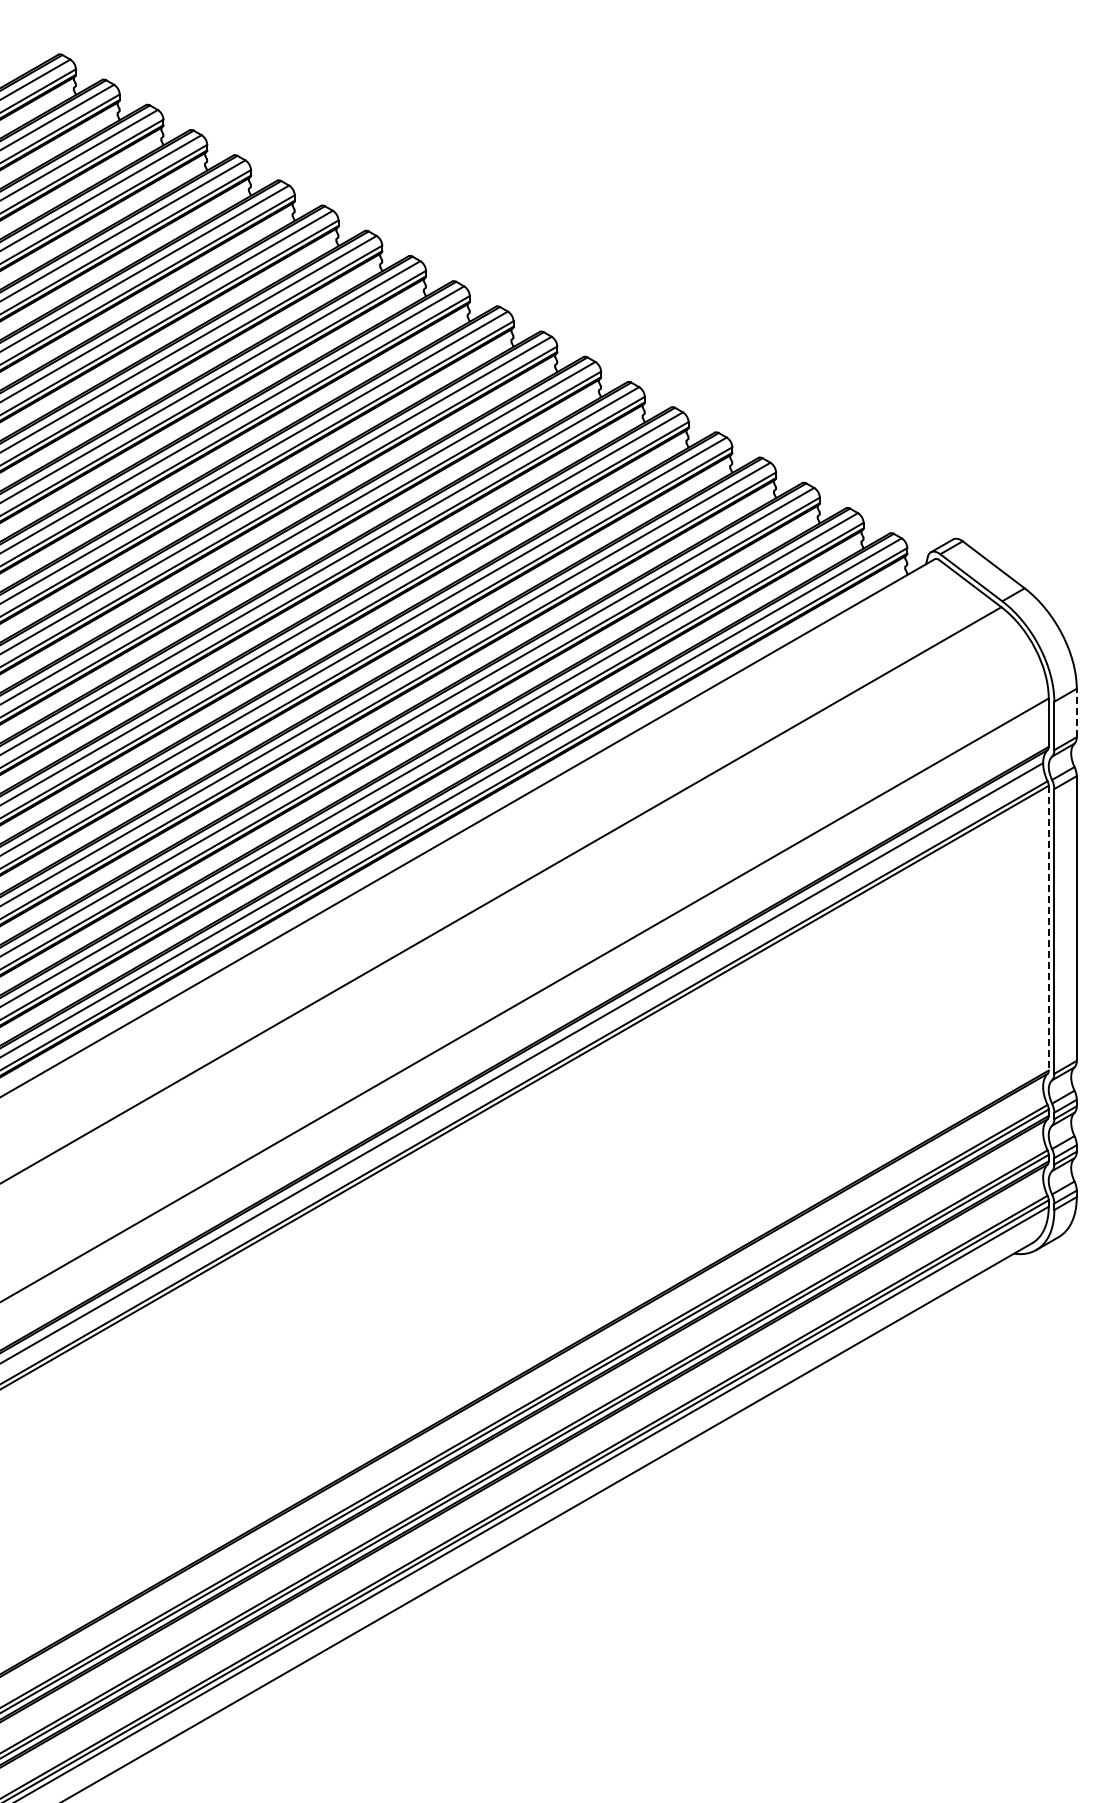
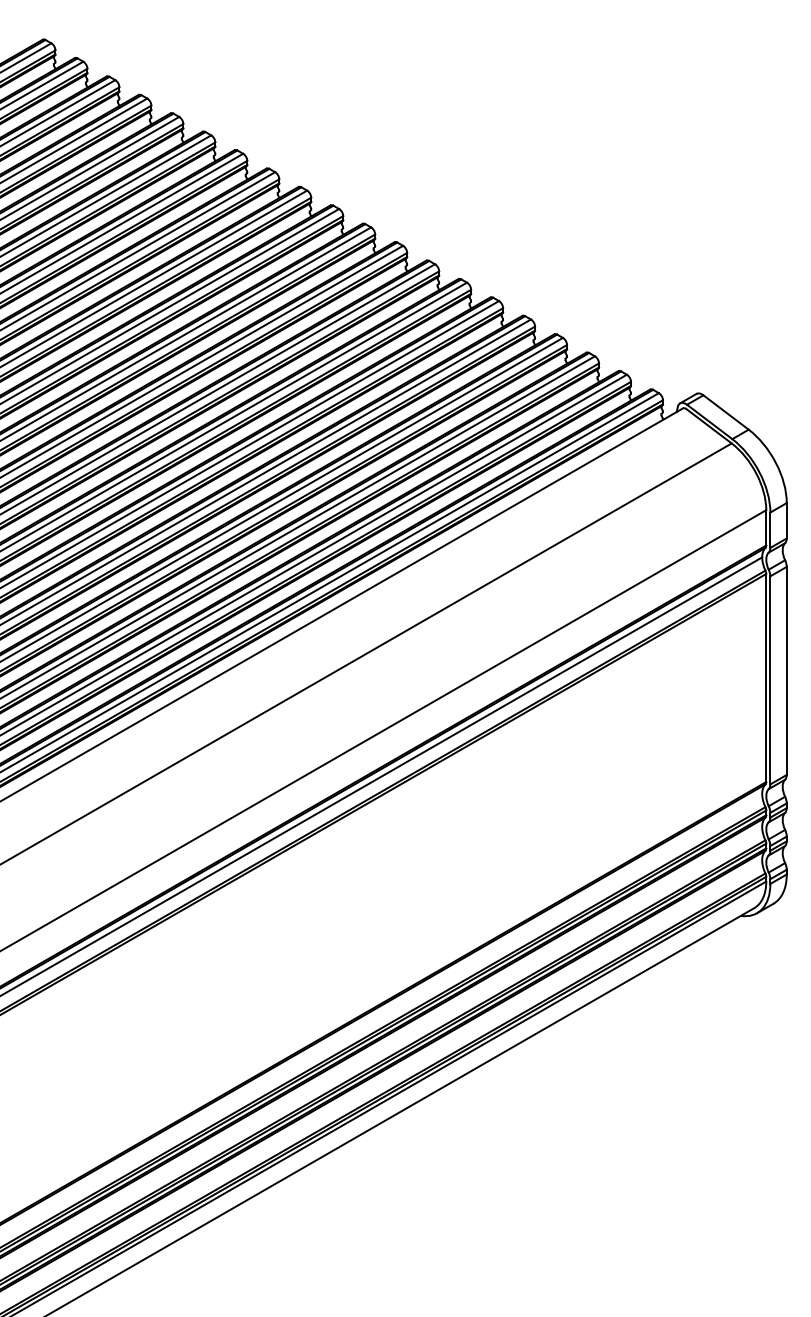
line: (1076, 712) -> (786, 520), dashed -> solid
line: (1048, 928) -> (766, 678), dashed -> solid

